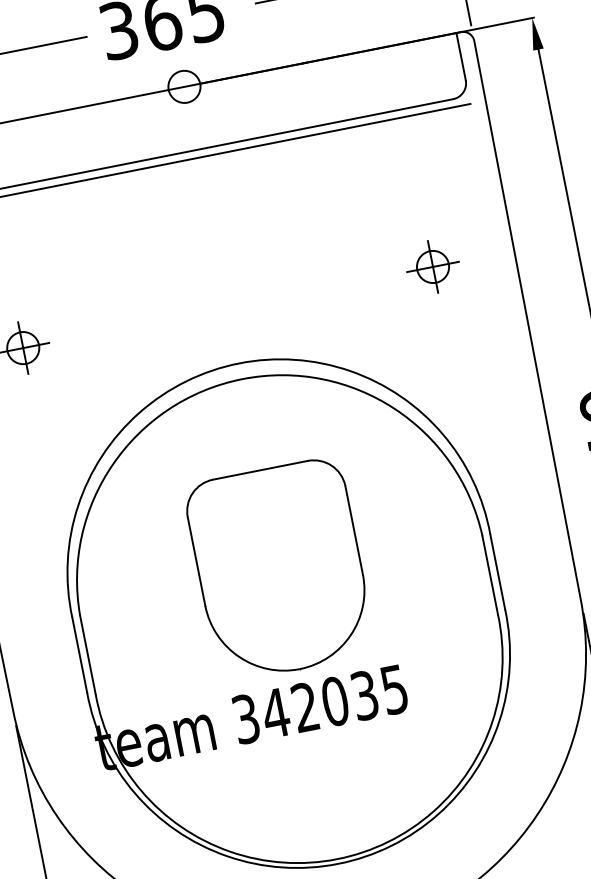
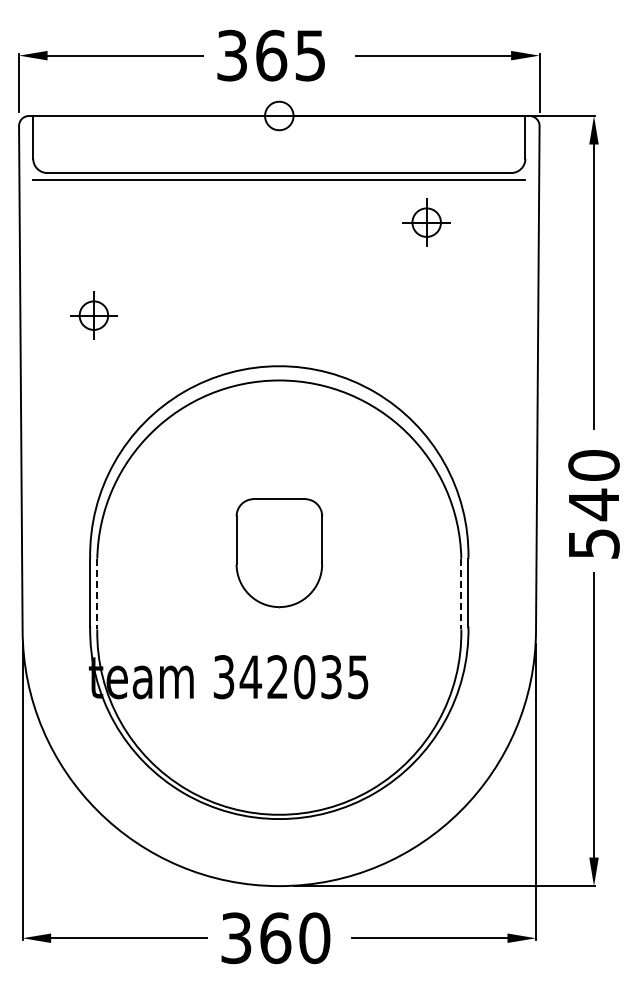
part: (432, 266) -> (426, 222), moved
part: (280, 570) -> (279, 553), size x0.6
line: (490, 575) -> (461, 594), solid -> dashed
line: (88, 655) -> (97, 594), solid -> dashed

